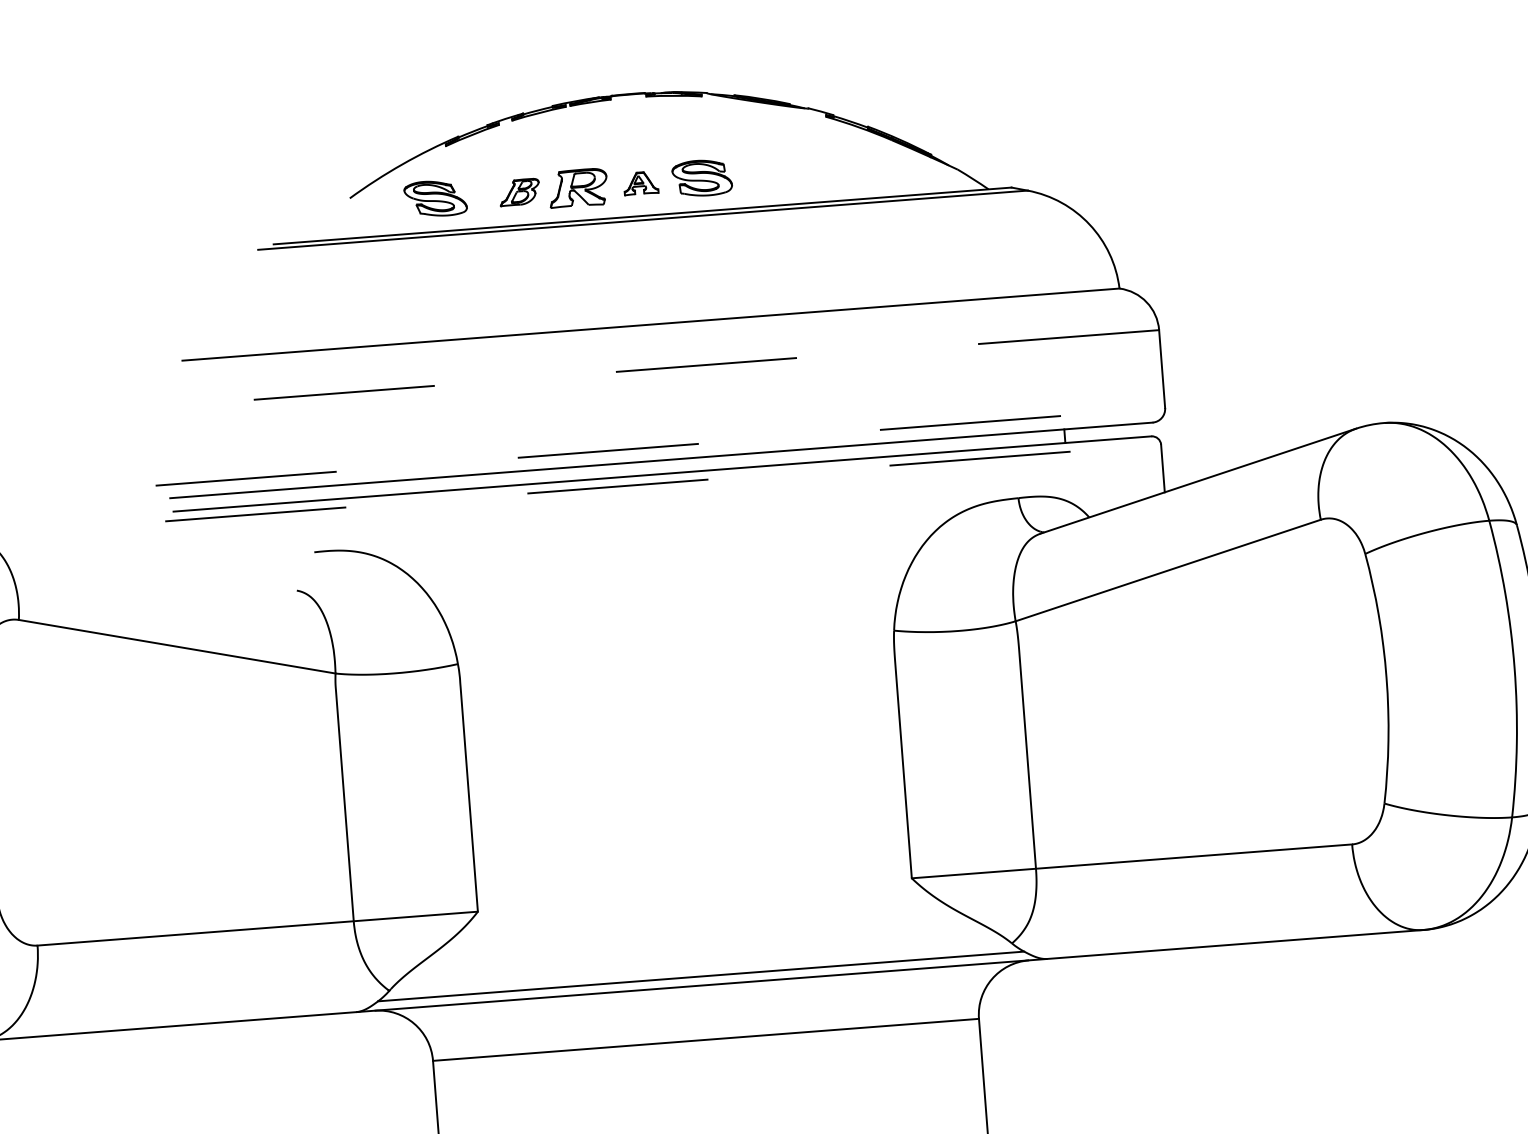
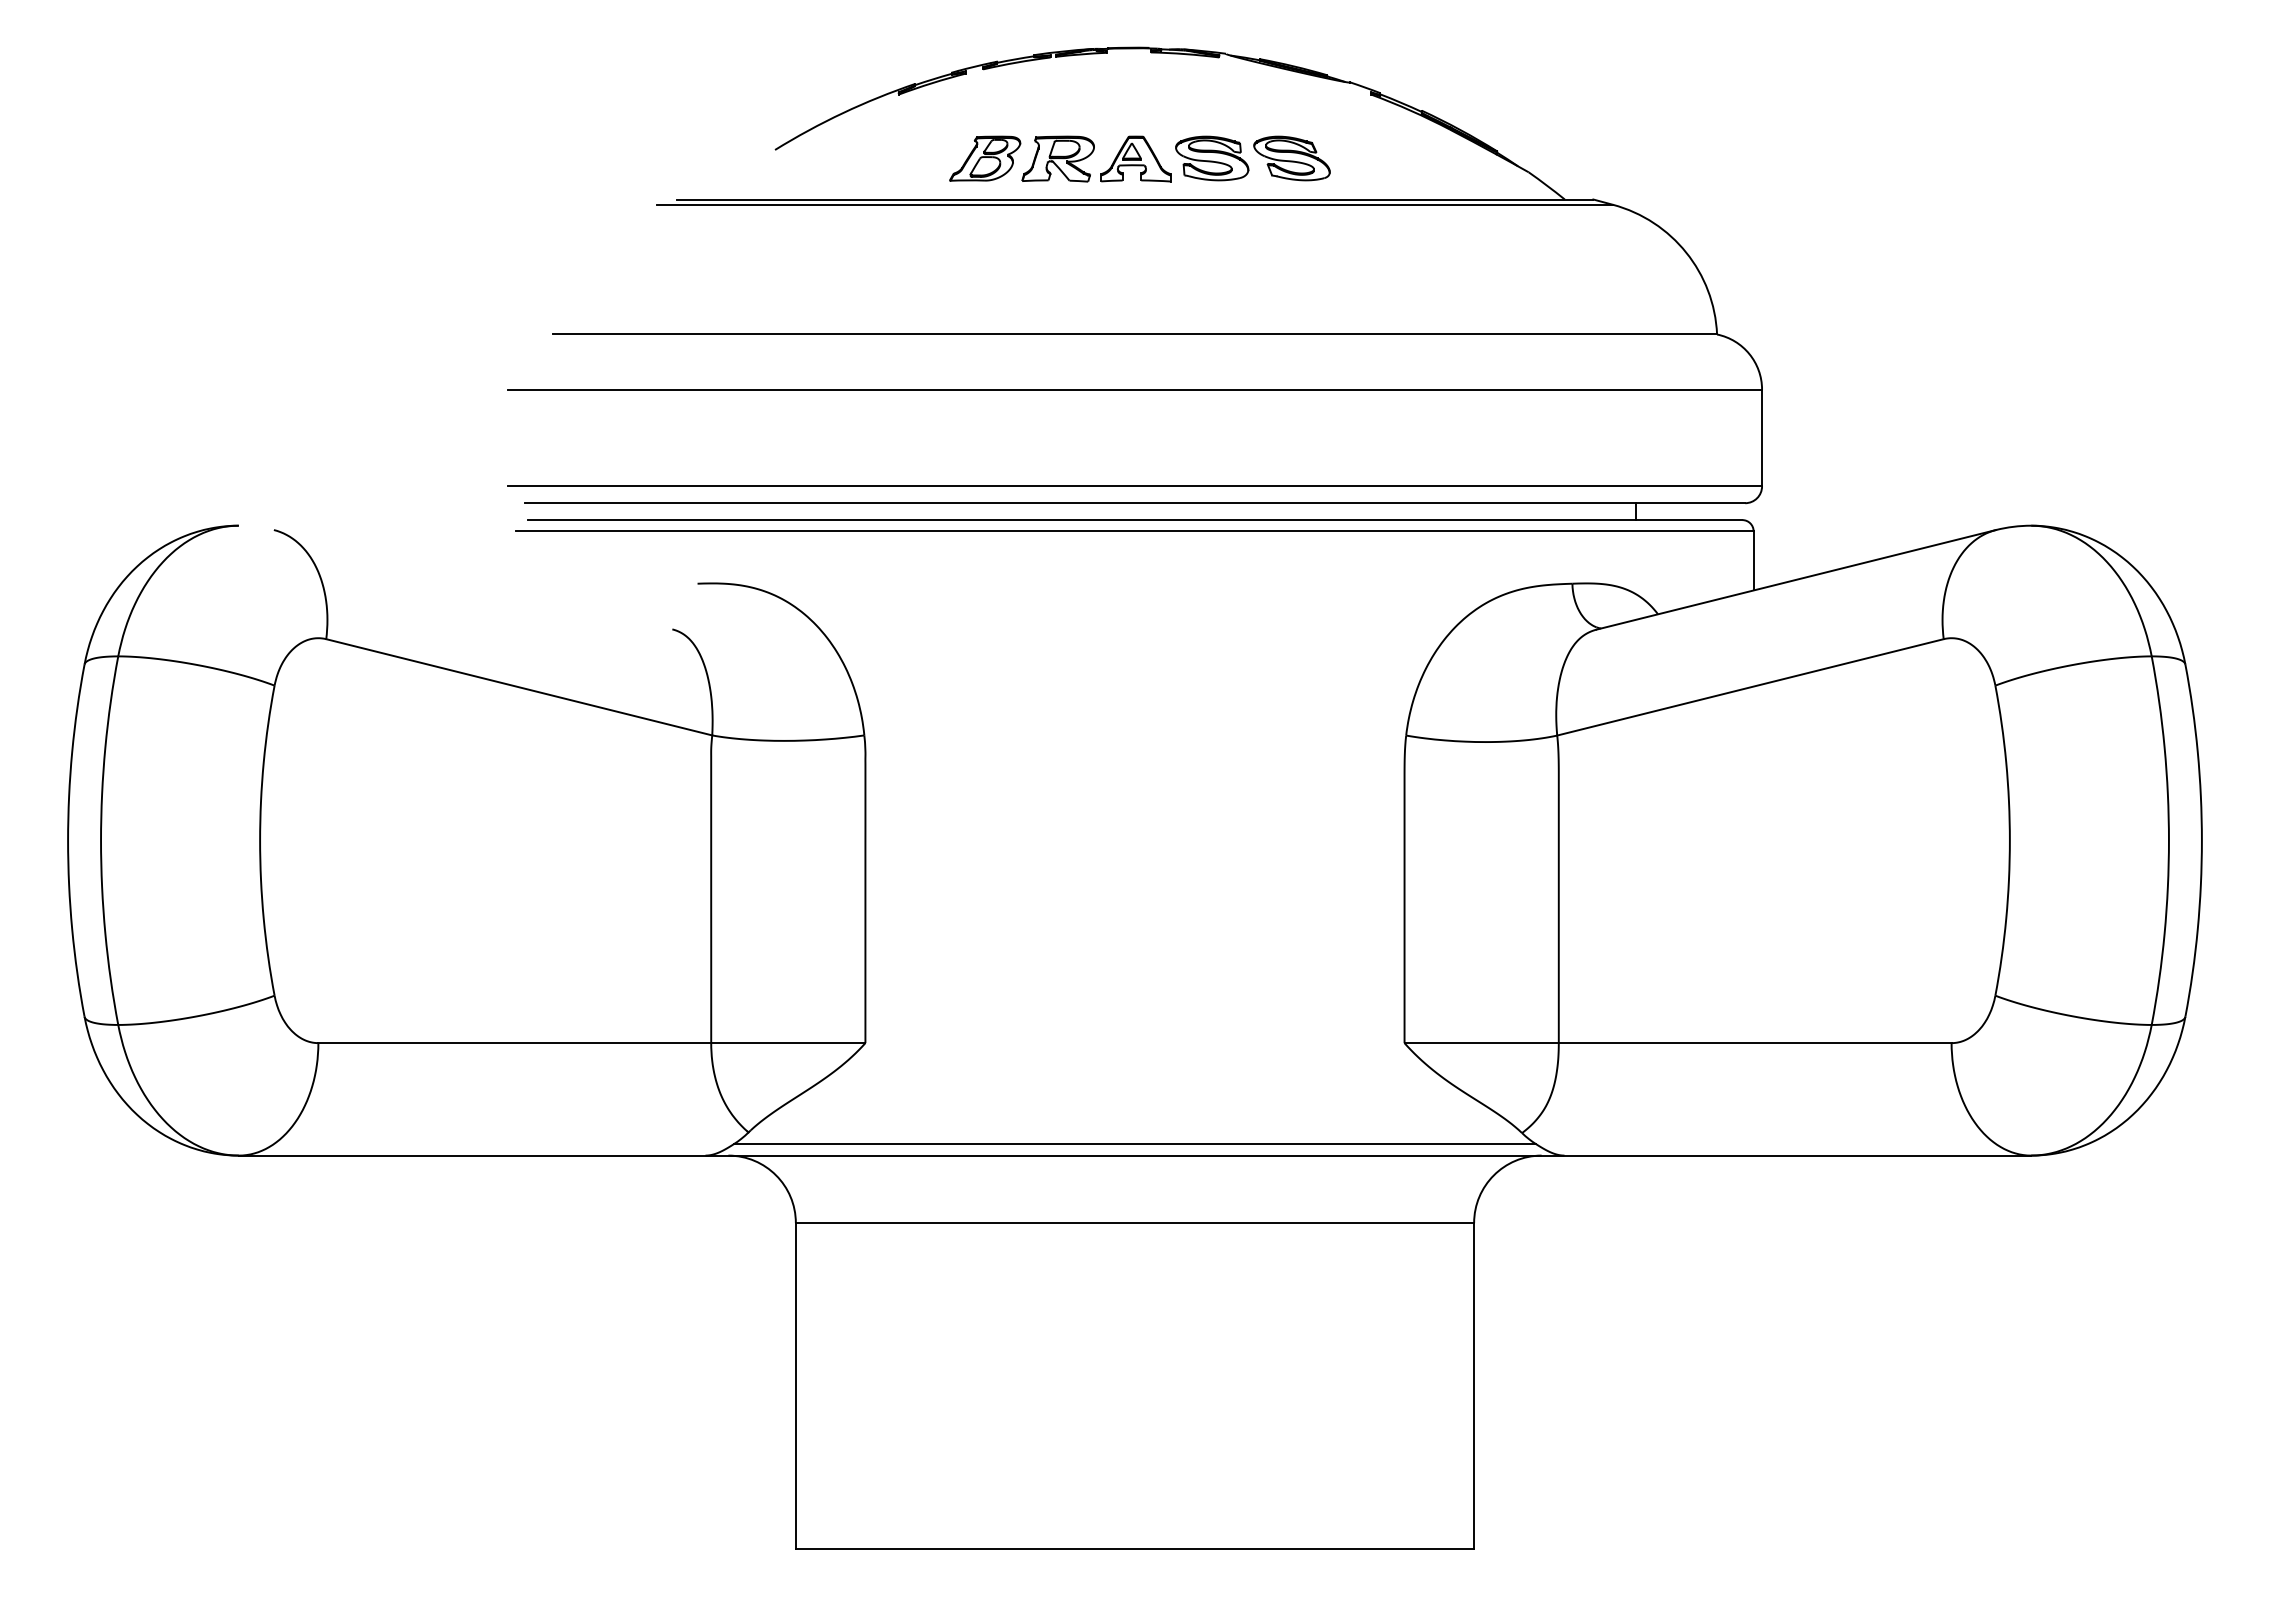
part: (640, 182) -> (1135, 158), size x1.67
part: (519, 192) -> (985, 158), size x1.43
part: (435, 198) -> (1291, 158), moved
line: (653, 368) -> (1134, 389), dashed -> solid
line: (660, 446) -> (1135, 486), dashed -> solid
line: (663, 483) -> (1135, 531), dashed -> solid

